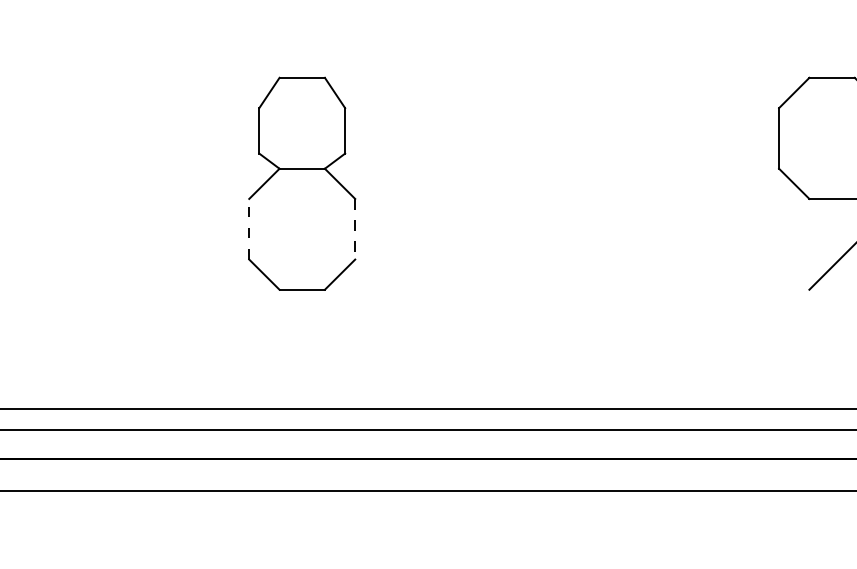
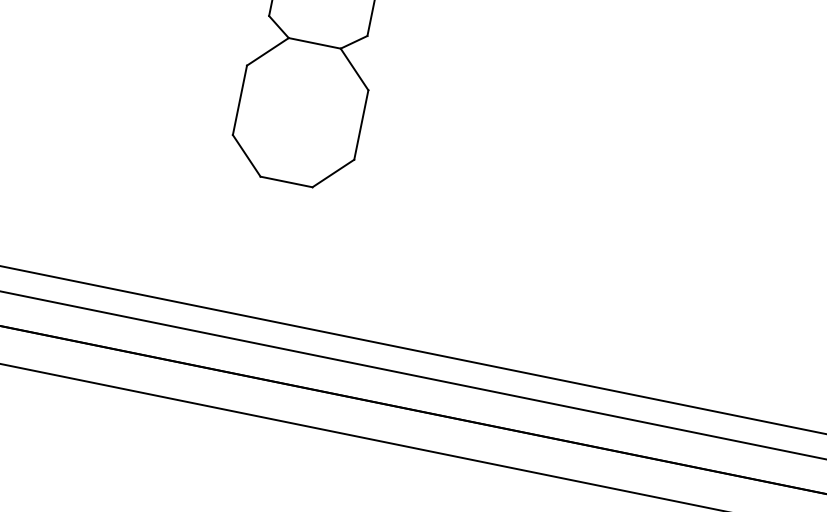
line: (249, 228) -> (240, 99), dashed -> solid
line: (355, 229) -> (361, 125), dashed -> solid

